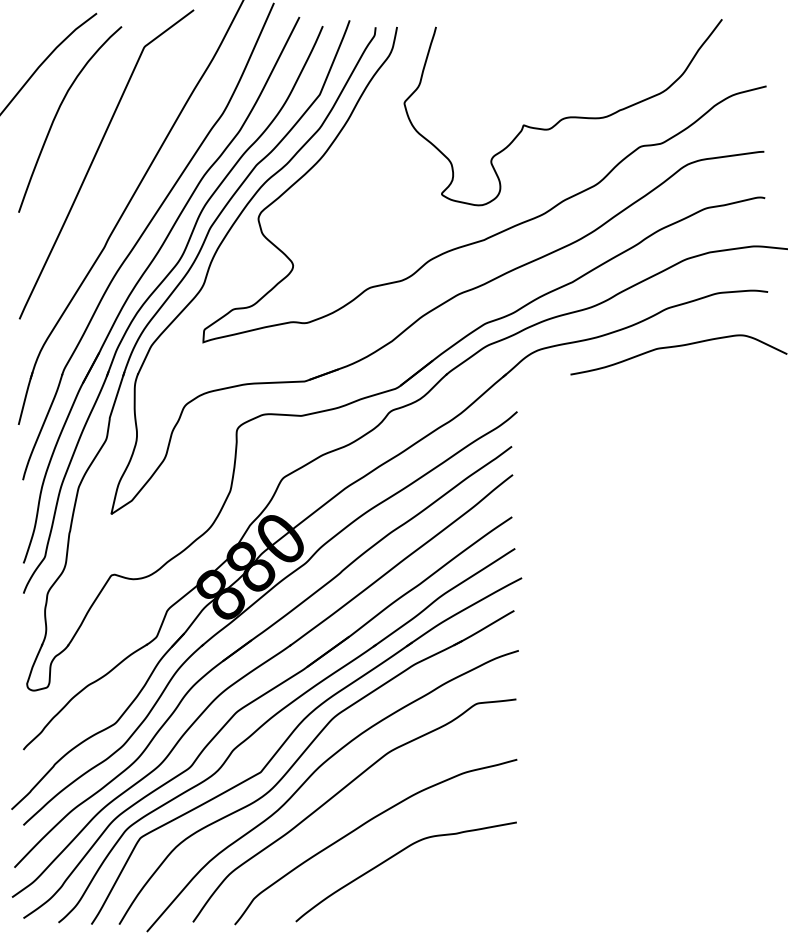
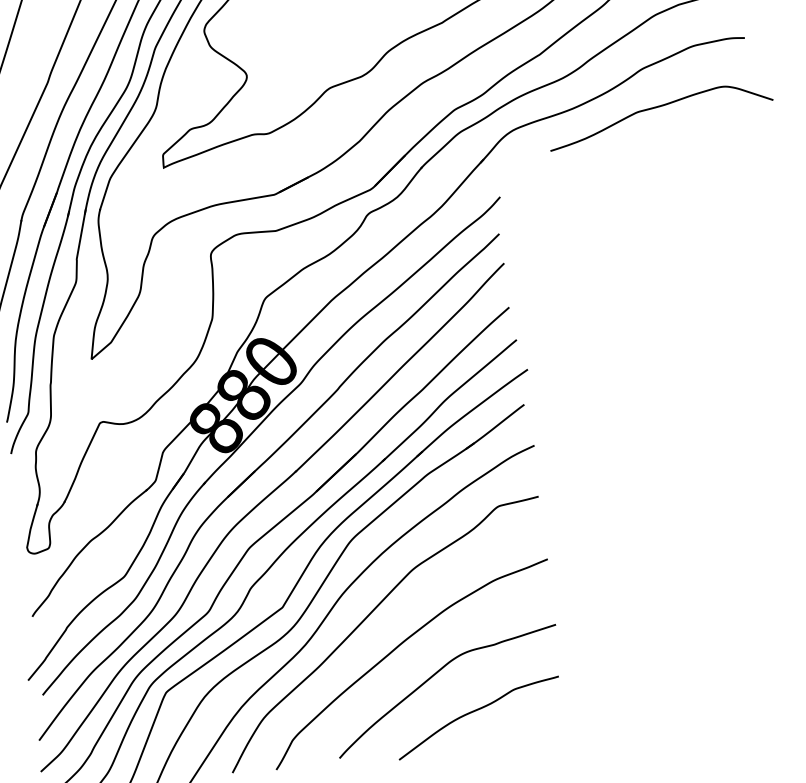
curve: (431, 894) -> (477, 711), added

